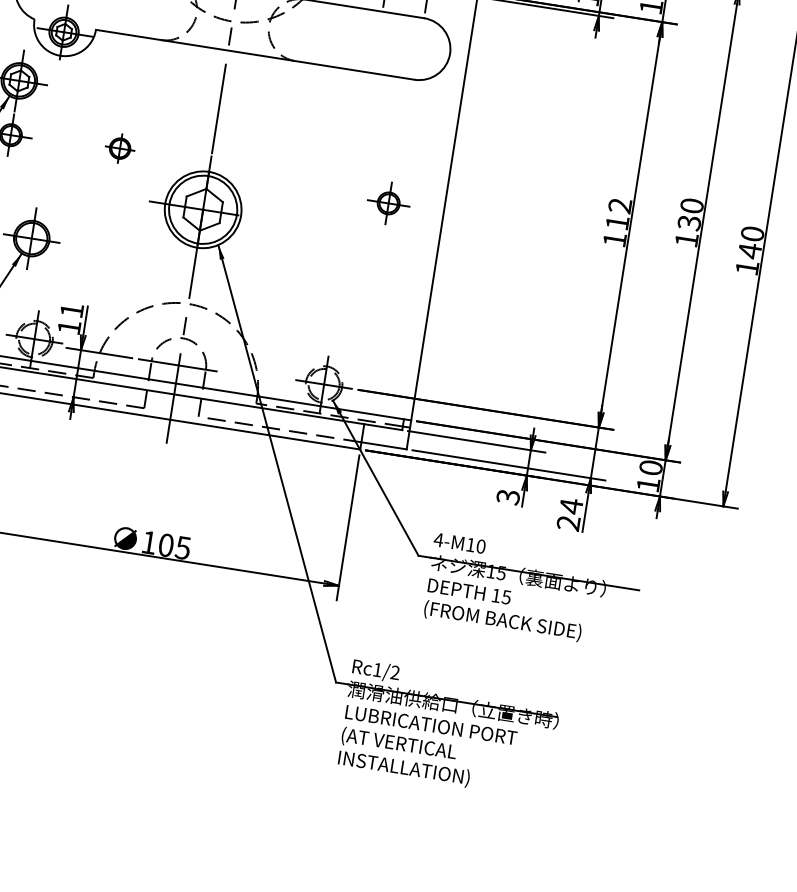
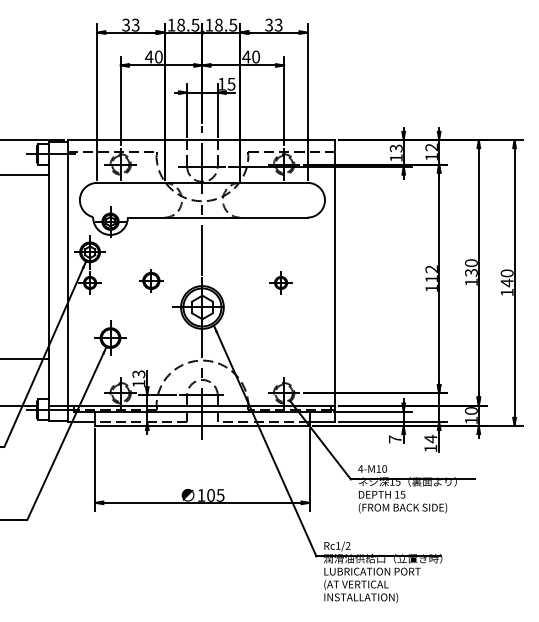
part: (120, 147) -> (151, 280), size x1.43
part: (387, 202) -> (280, 282), moved
text: (71, 310) -> (138, 374), 11 -> 13
text: (506, 497) -> (394, 439), 3 -> 7
text: (568, 523) -> (430, 448), 24 -> 14

